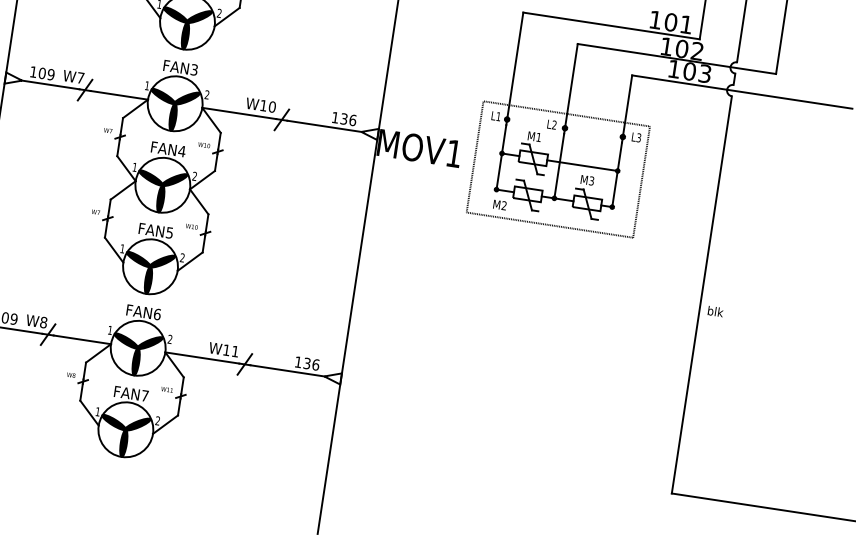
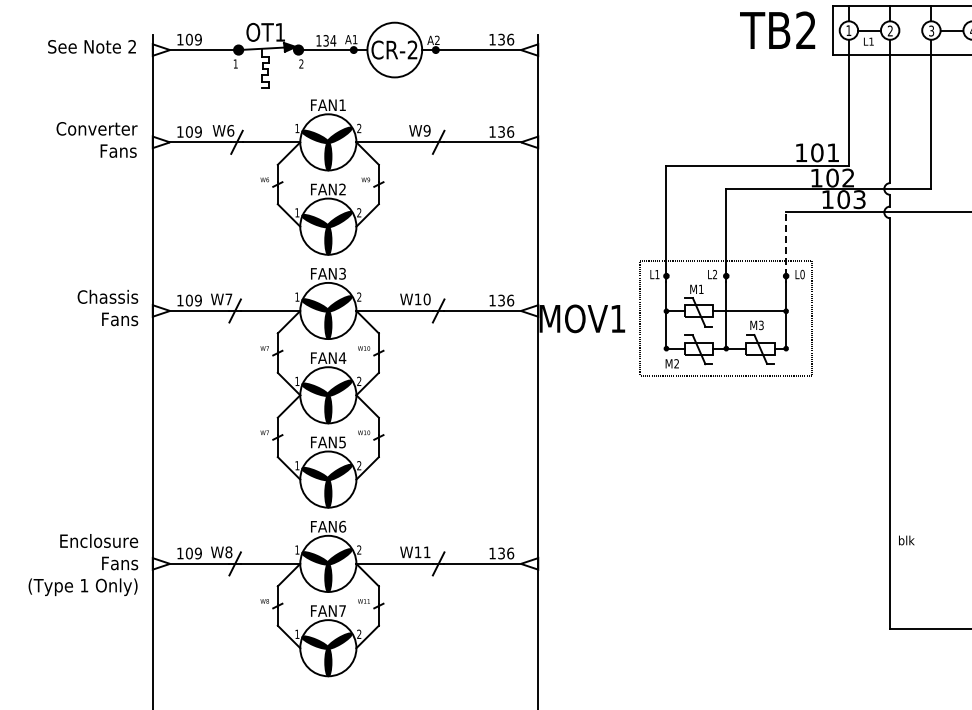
line: (627, 106) -> (786, 244), solid -> dashed
text: (638, 137) -> (802, 274), L3 -> L0
text: (715, 311) -> (906, 540), moved

